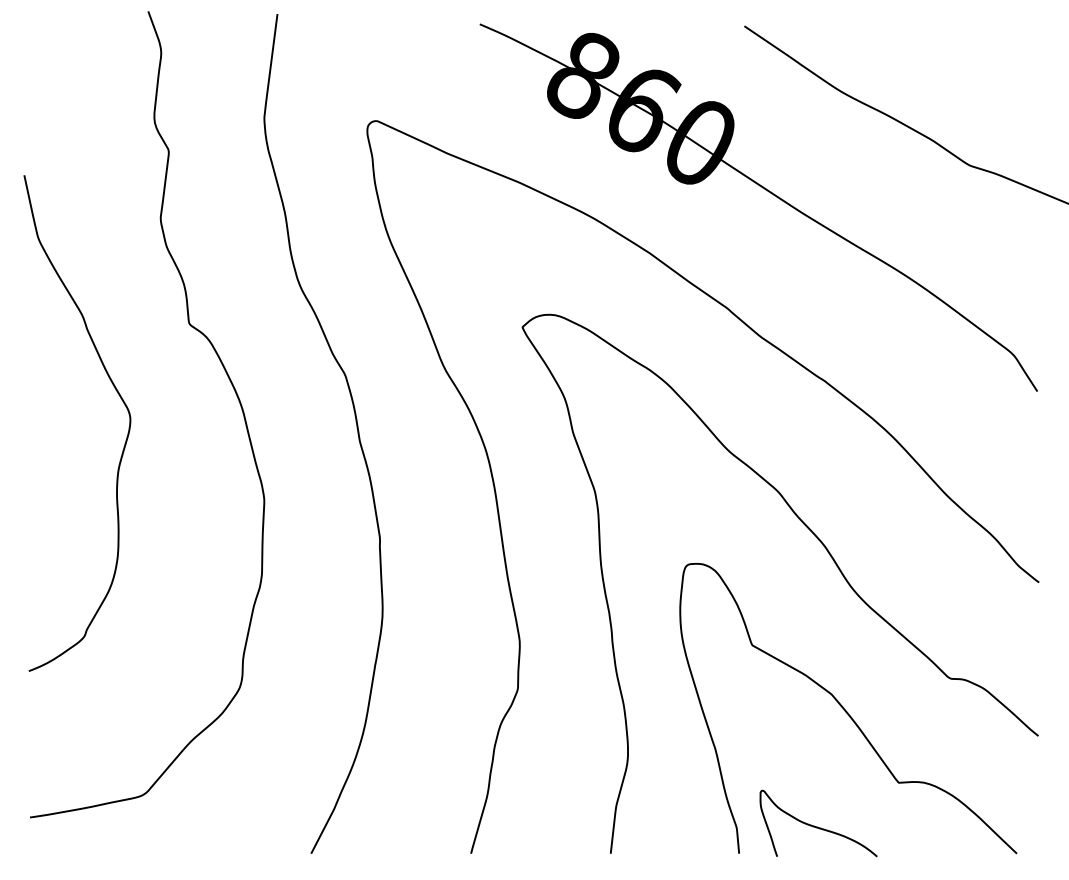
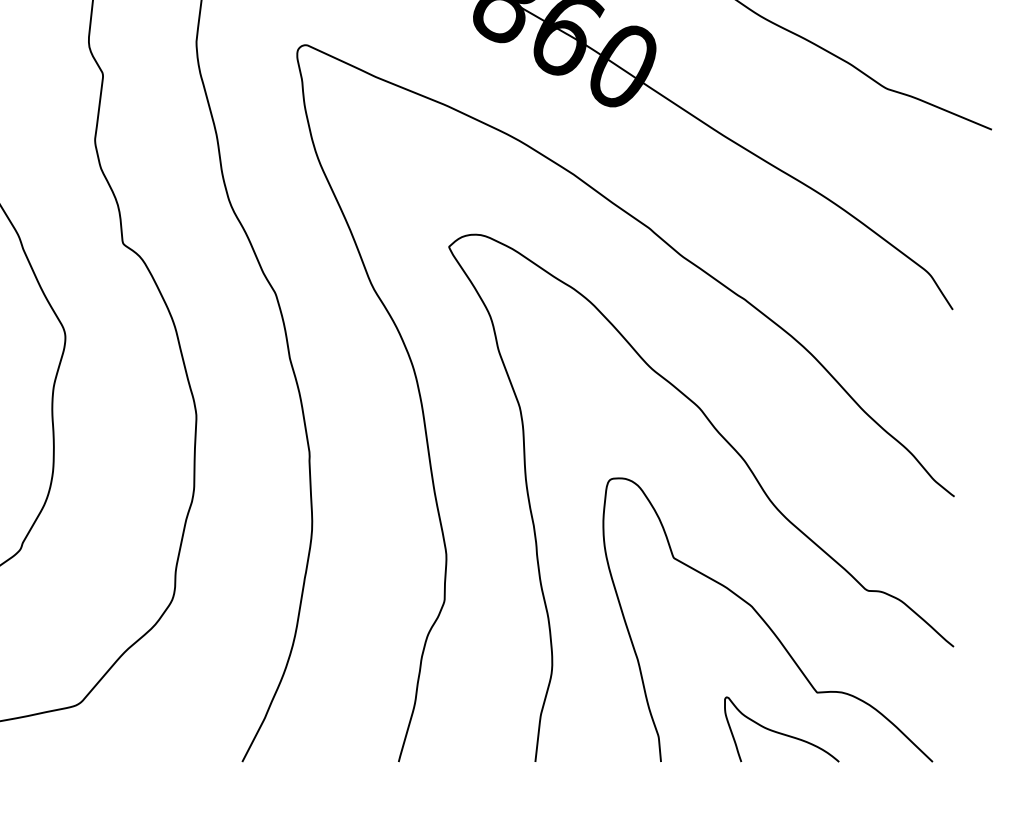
curve: (817, 826) -> (780, 732), moved

